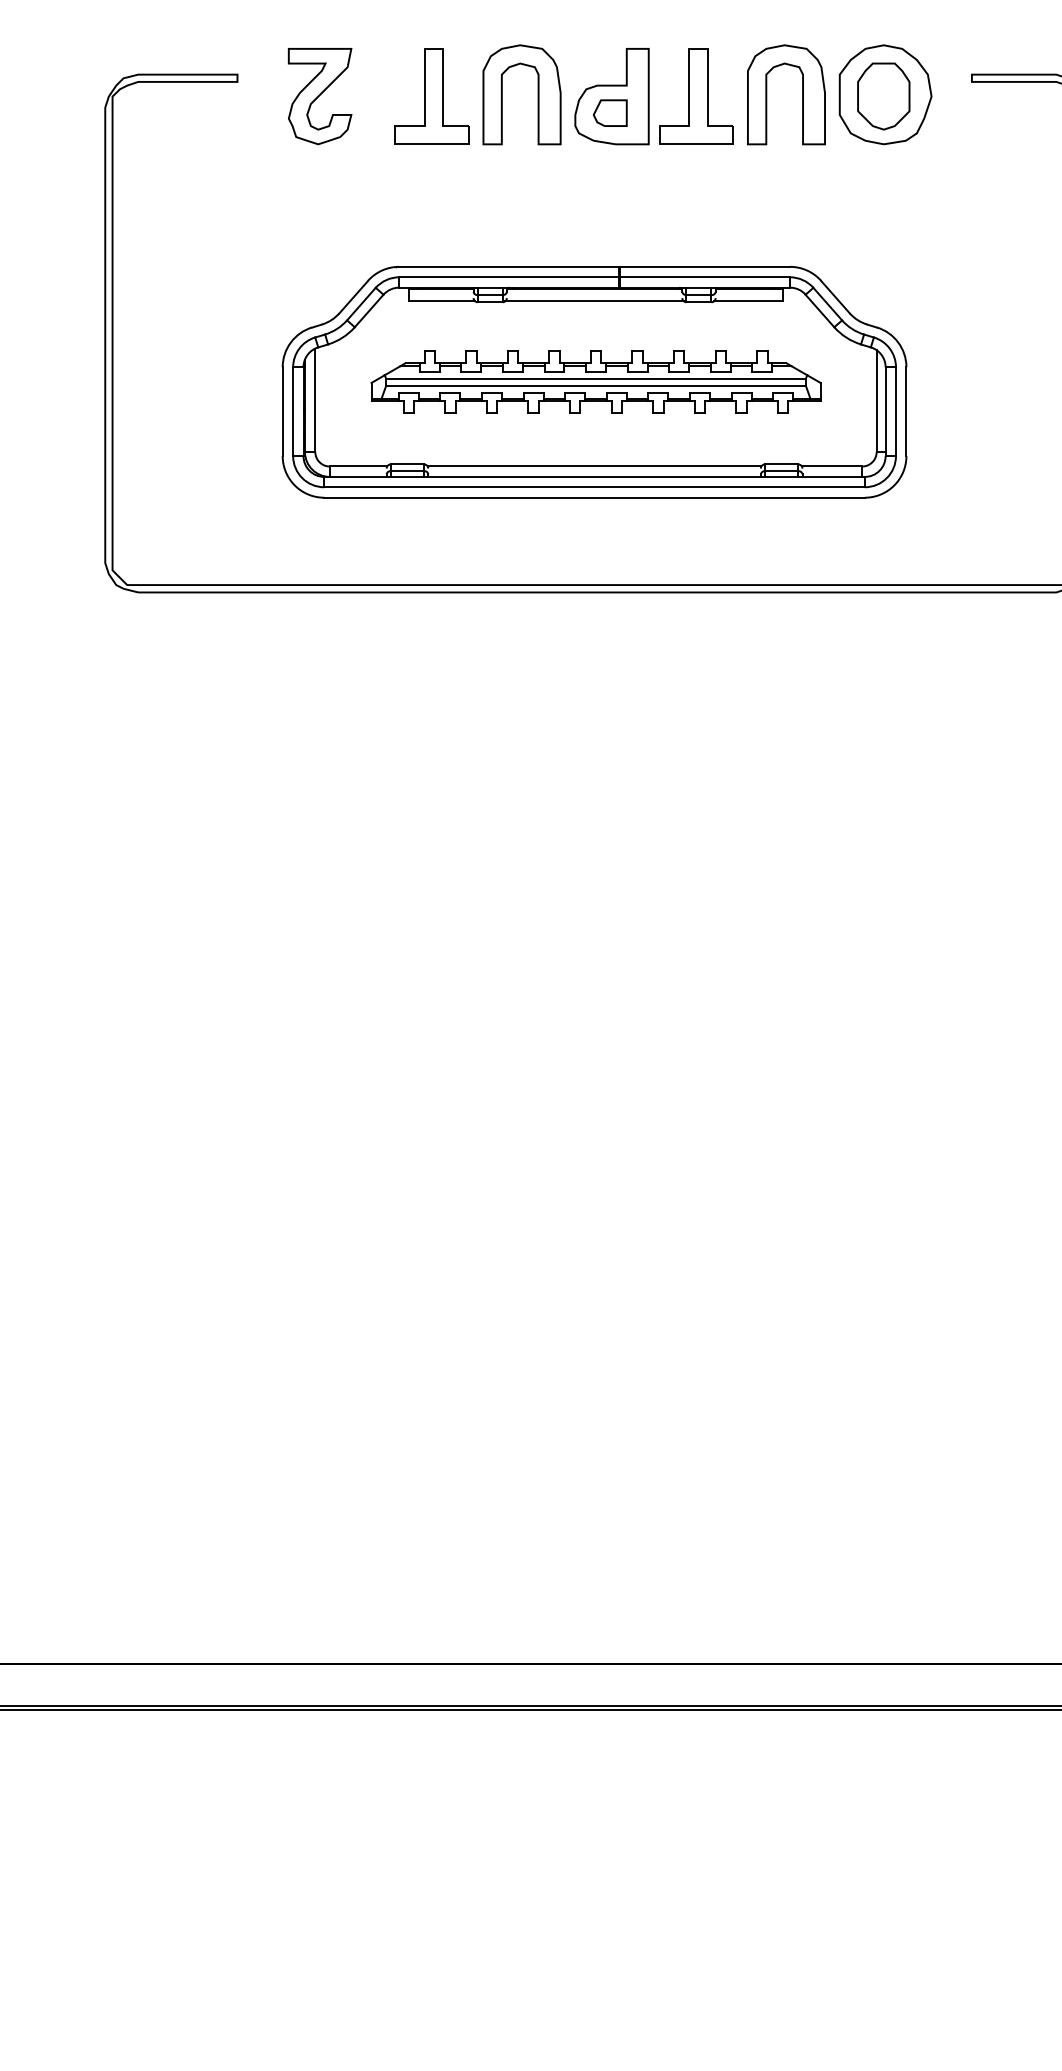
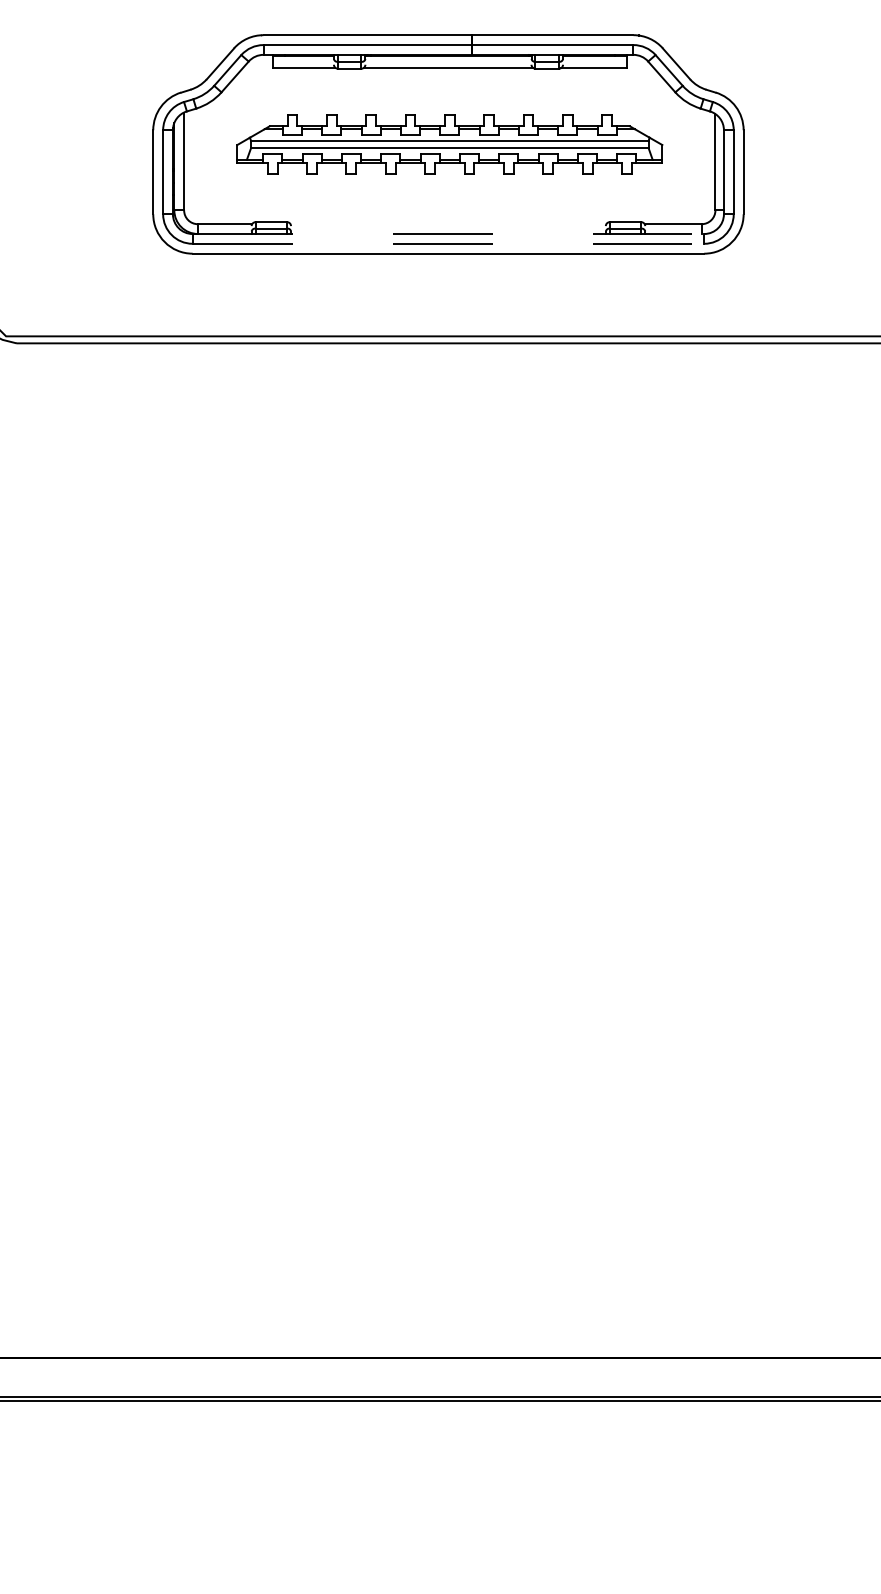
line: (594, 466) -> (448, 224), removed
line: (595, 476) -> (449, 233), solid -> dashed
line: (595, 487) -> (449, 244), solid -> dashed

